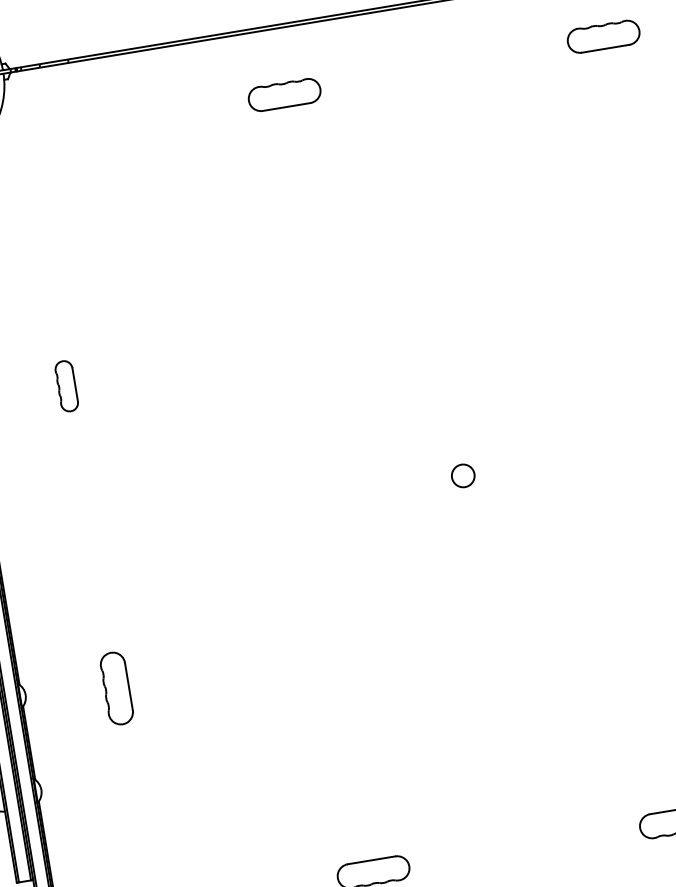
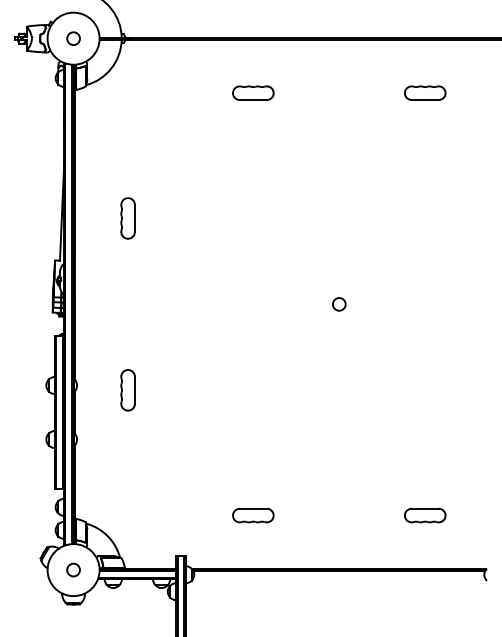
part: (603, 35) -> (425, 92), moved
part: (284, 93) -> (253, 92), moved
part: (65, 386) -> (127, 218), size x1.43

